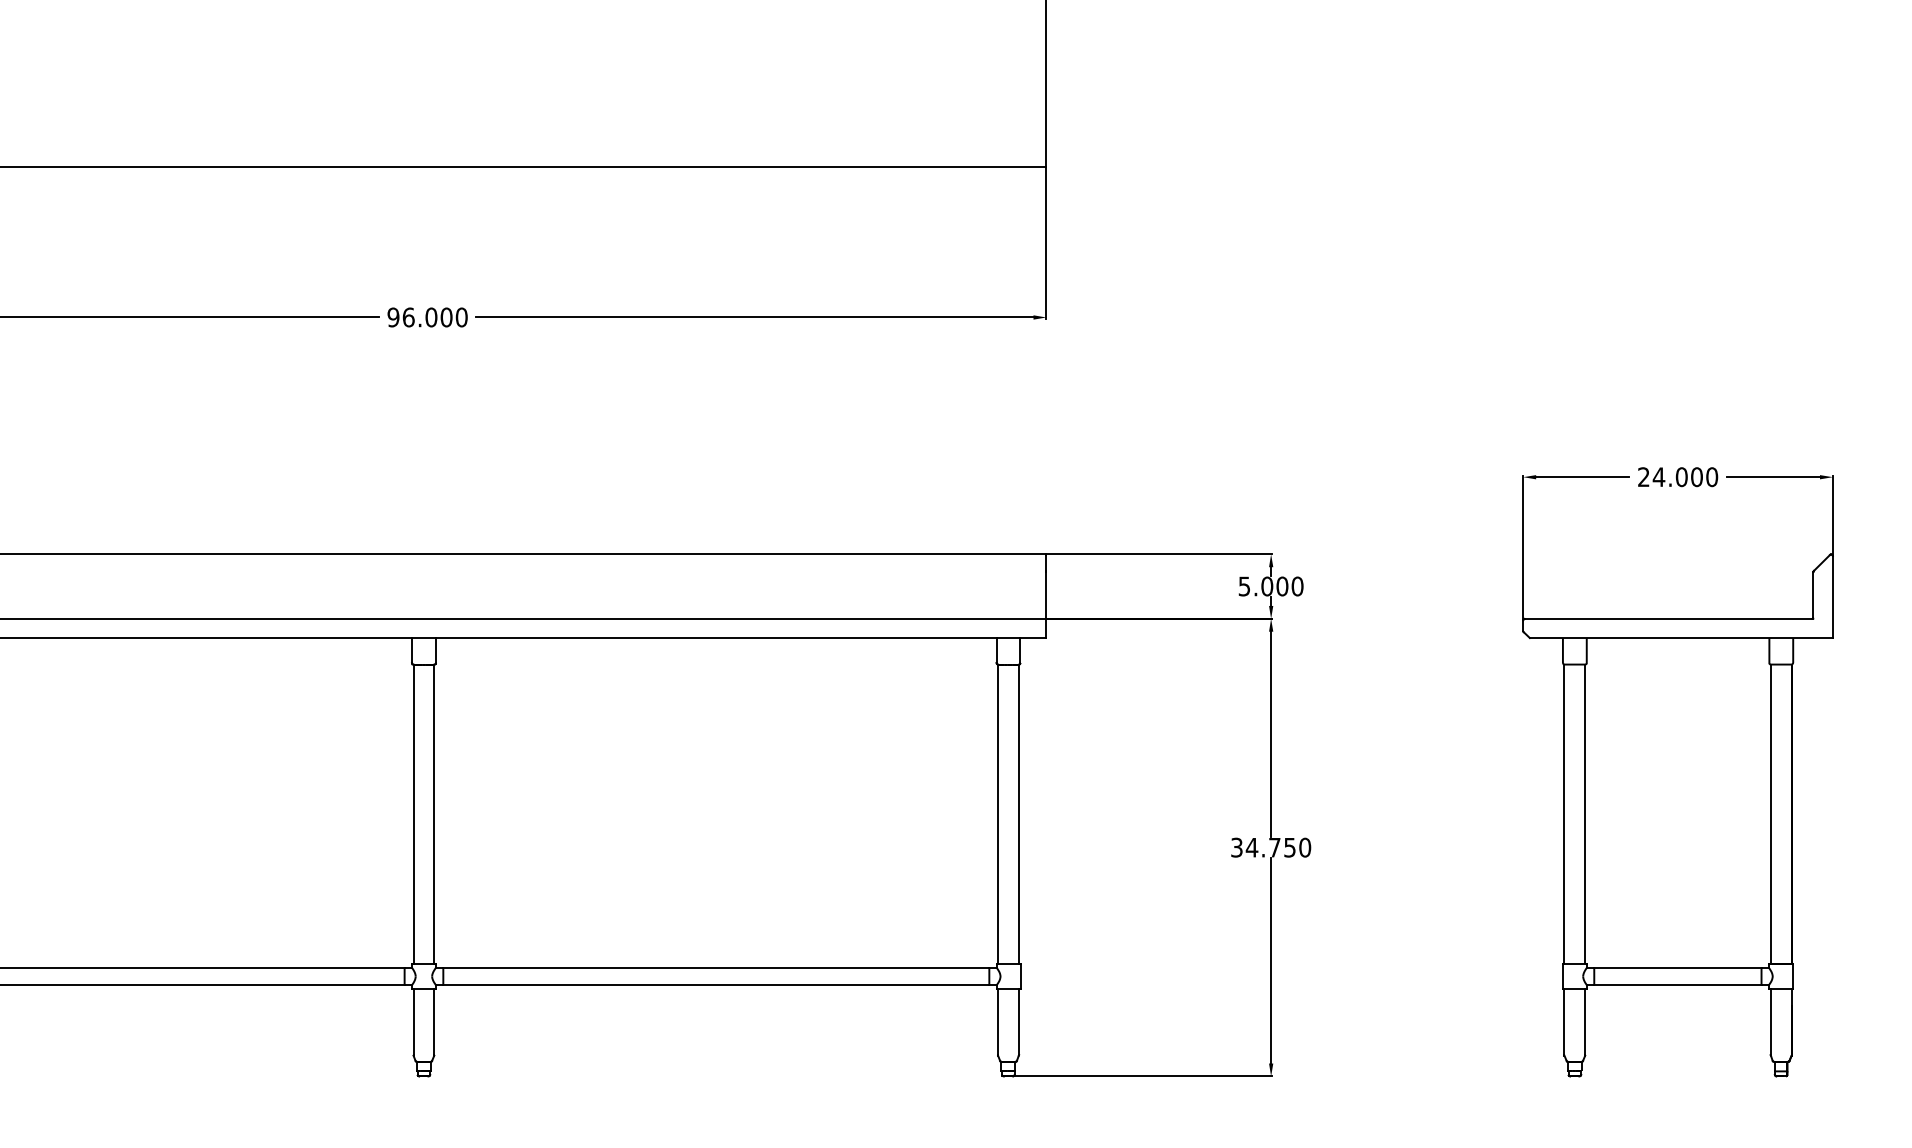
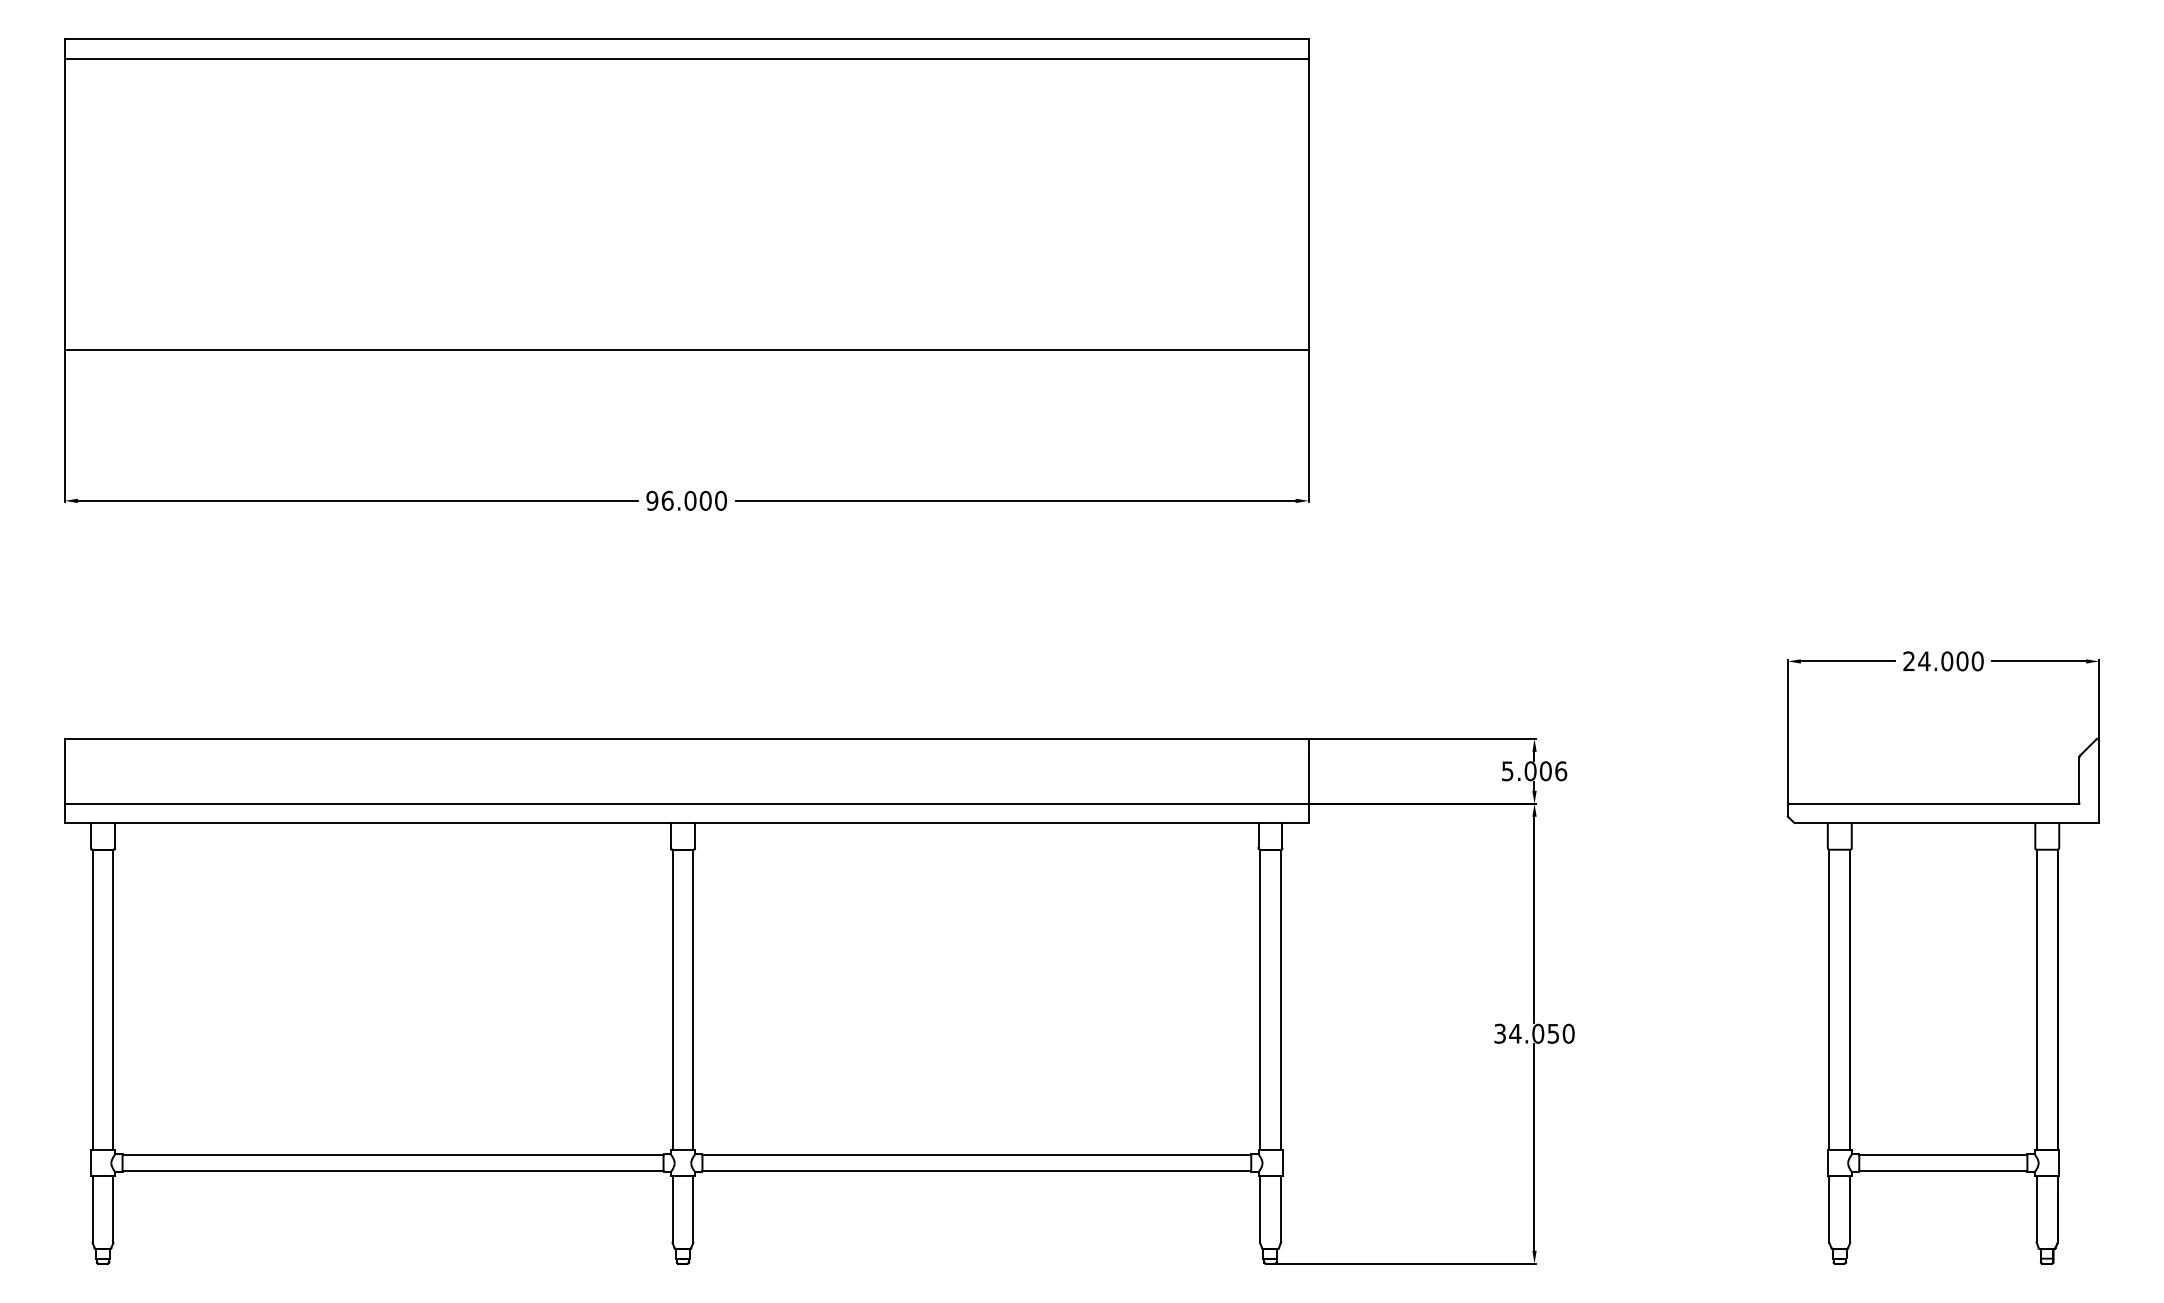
text: (1297, 586) -> (1561, 771), 5.000 -> 5.006
text: (1275, 847) -> (1538, 1033), 34.750 -> 34.050

